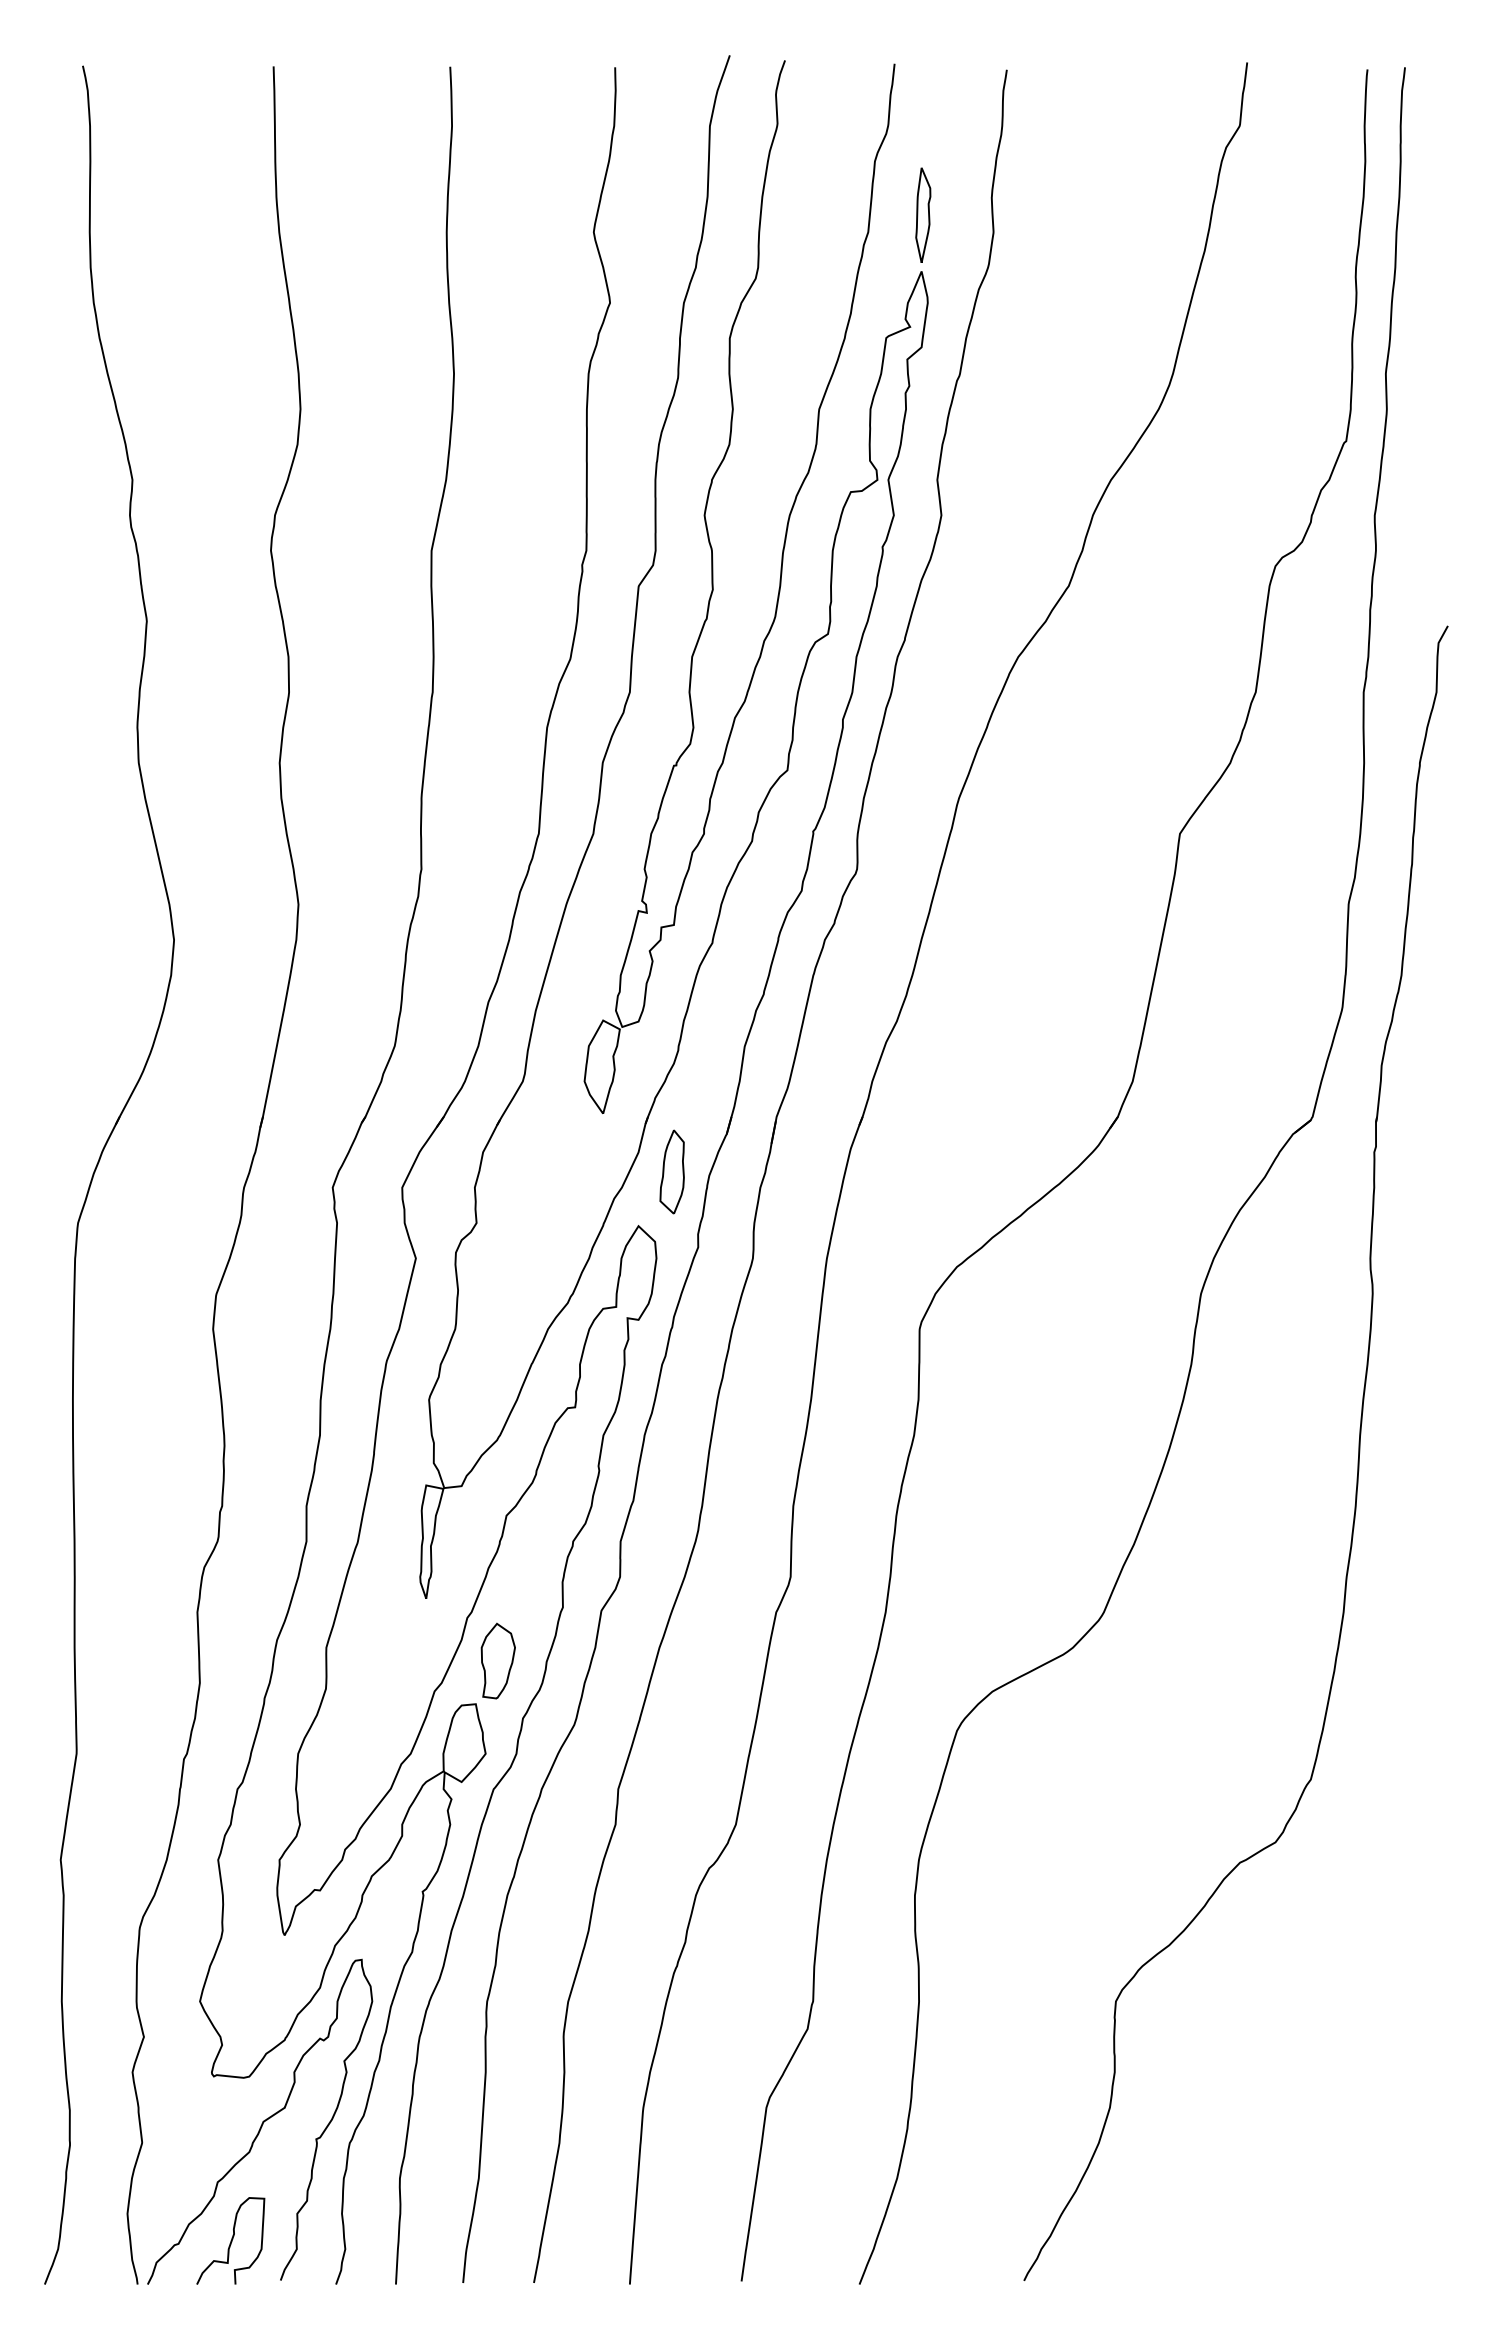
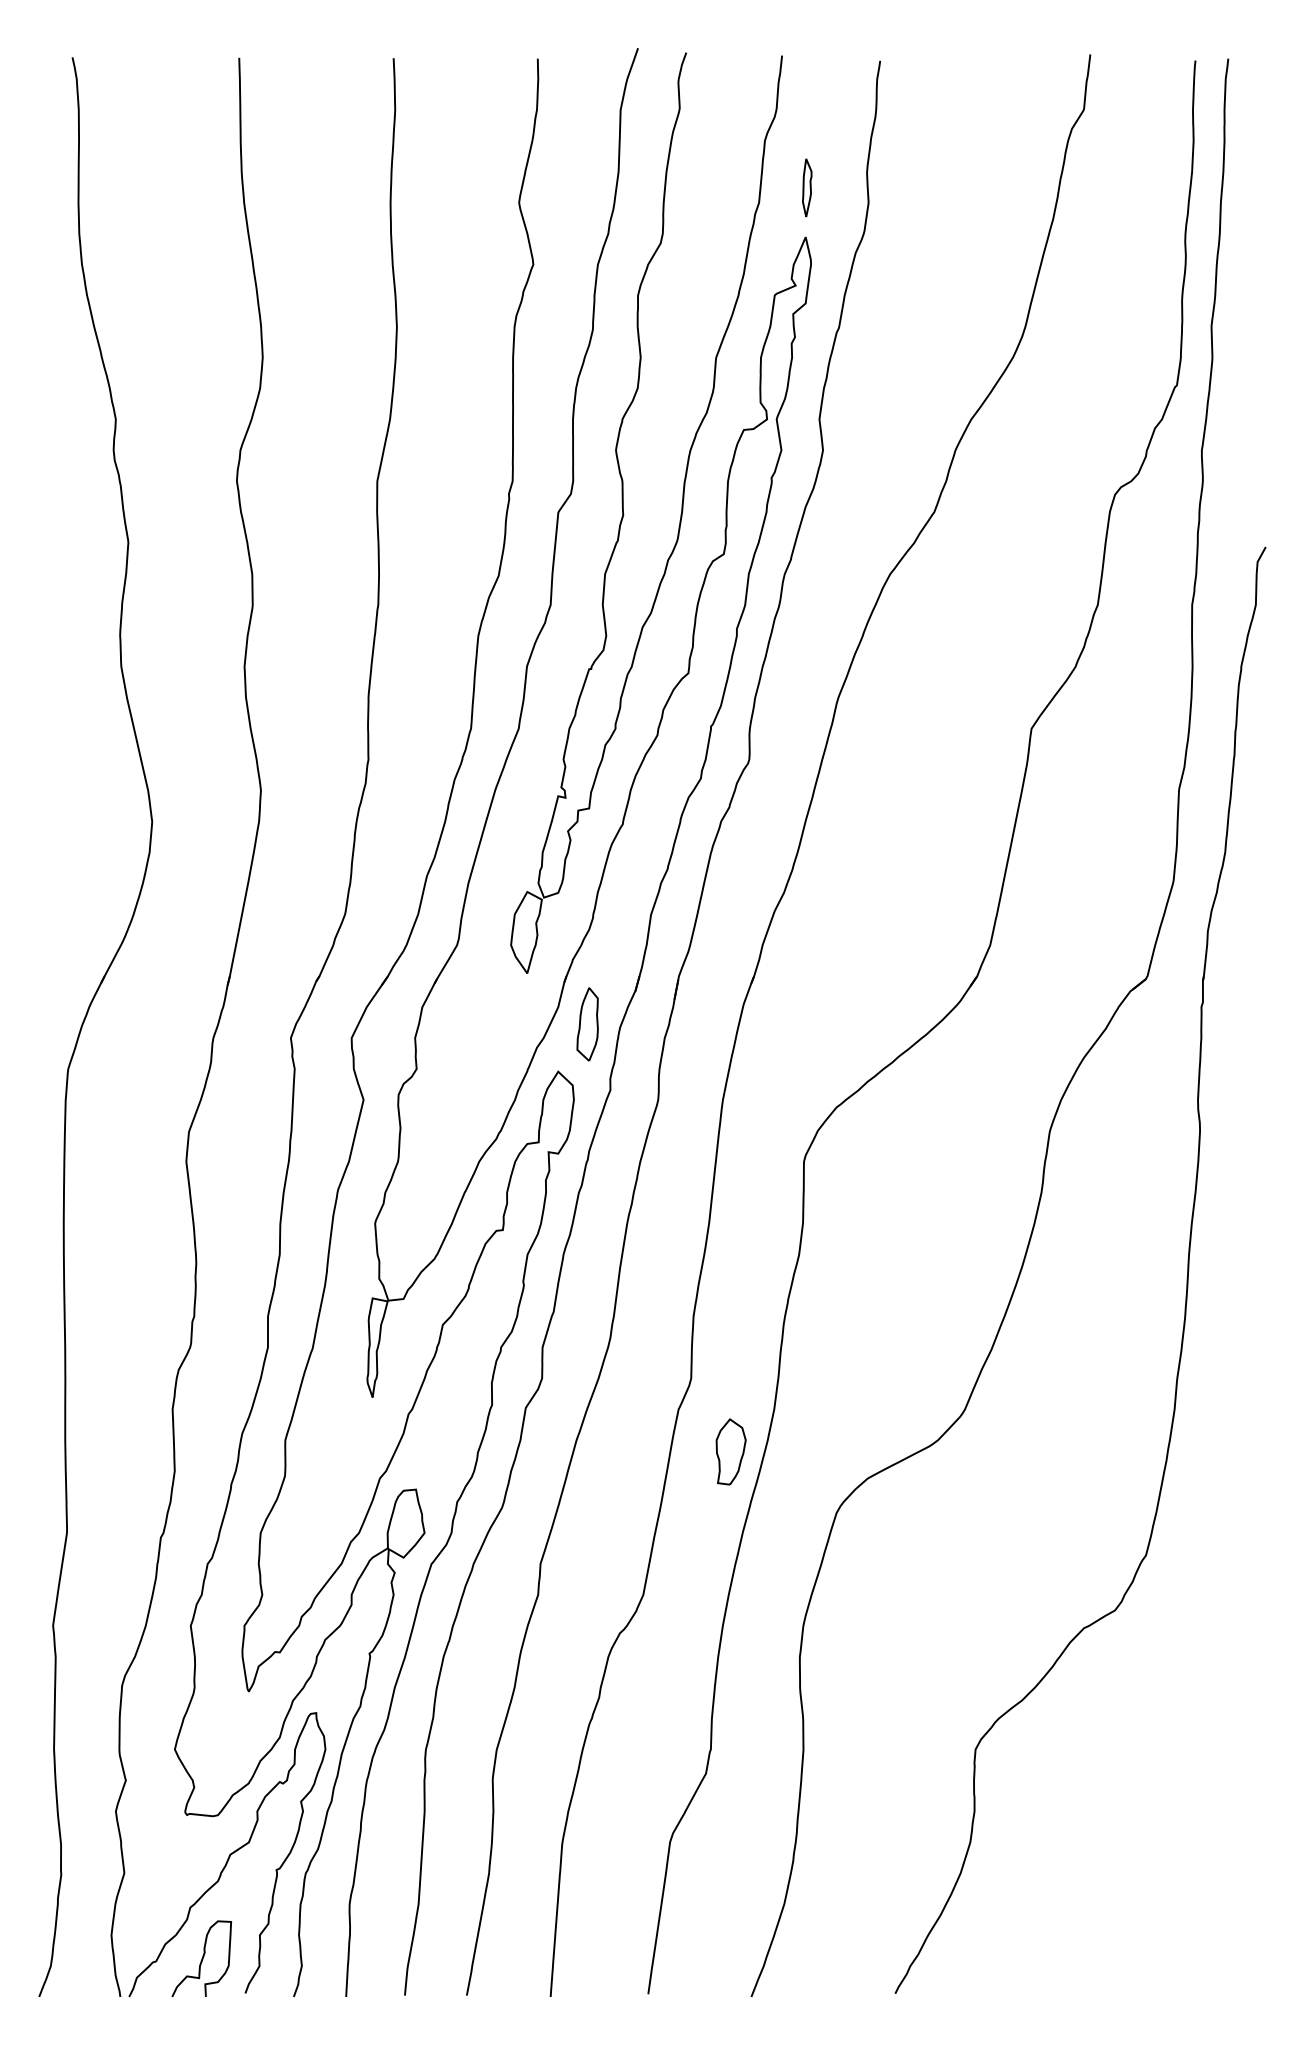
part: (923, 214) -> (807, 187), size x0.7
part: (497, 1660) -> (730, 1451), moved

